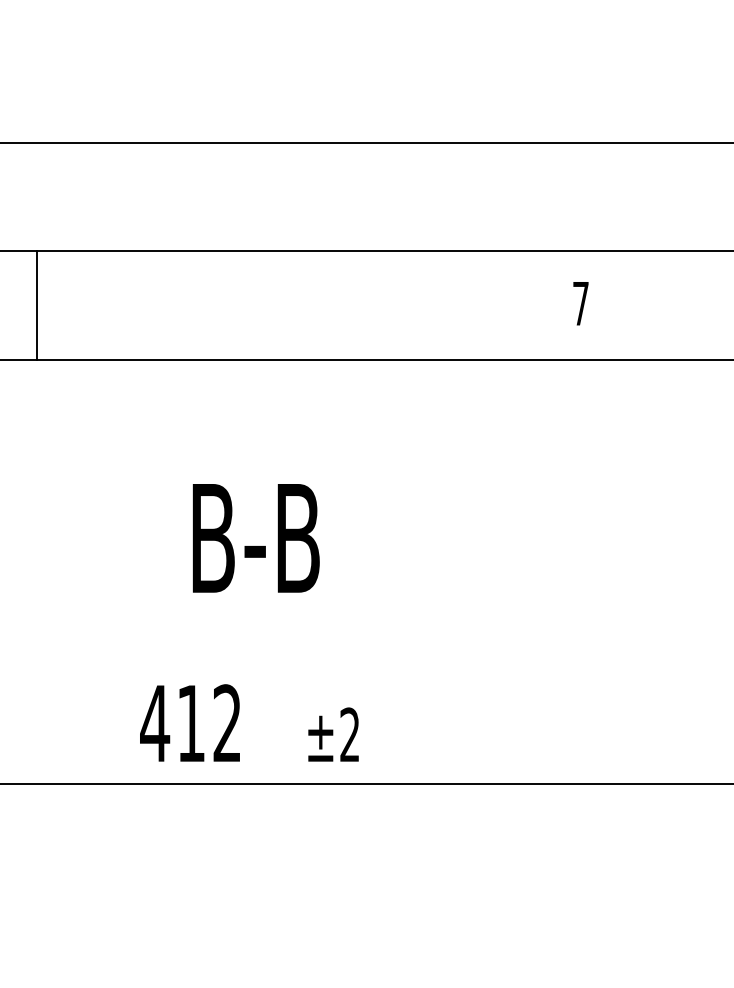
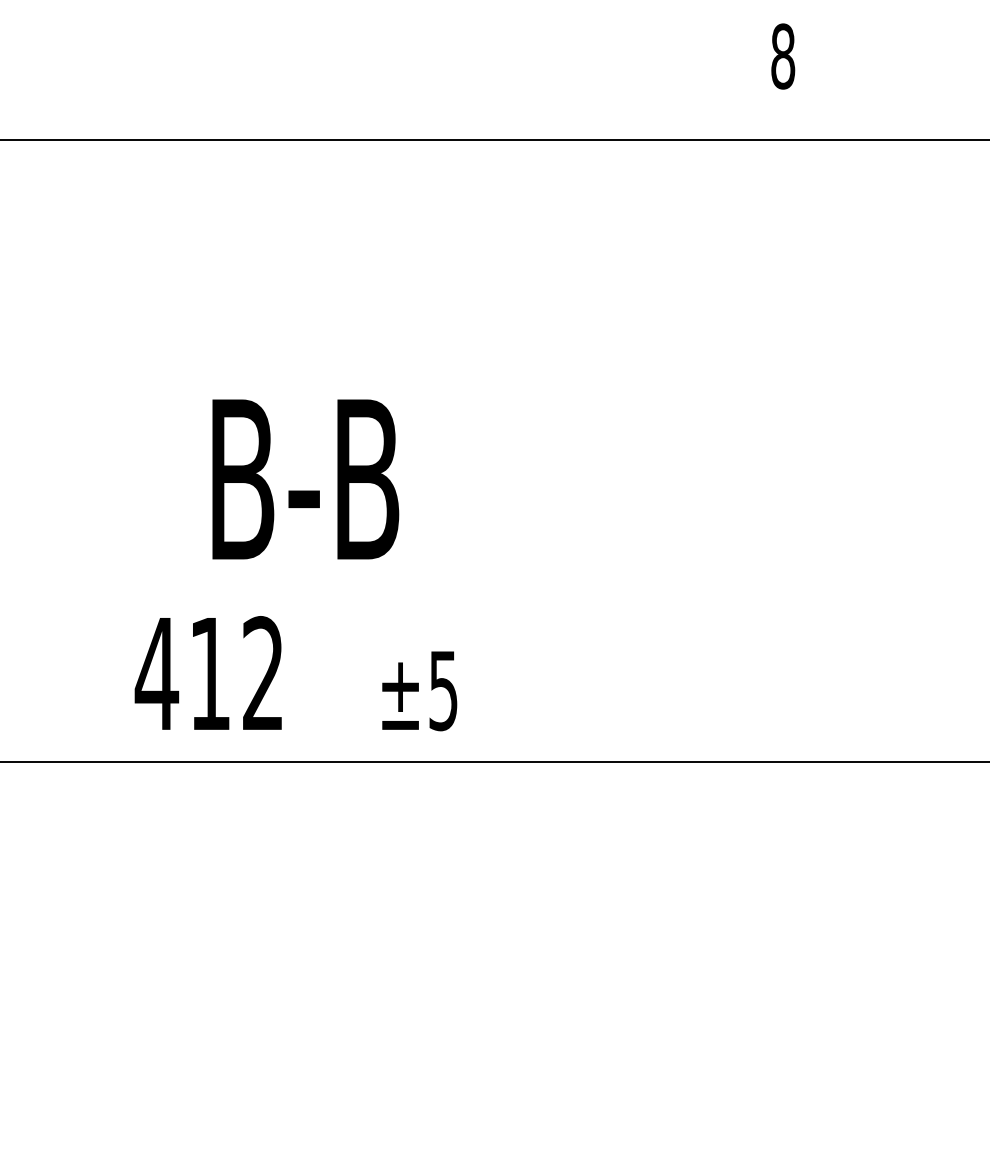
text: (581, 303) -> (783, 56), 7 -> 8
text: (256, 538) -> (306, 479), moved
text: (349, 734) -> (442, 689), ±2 -> ±5

